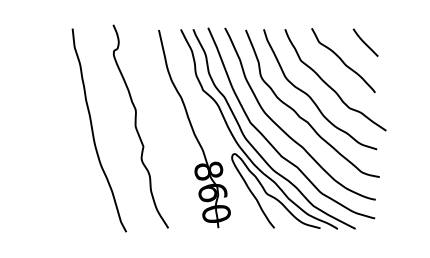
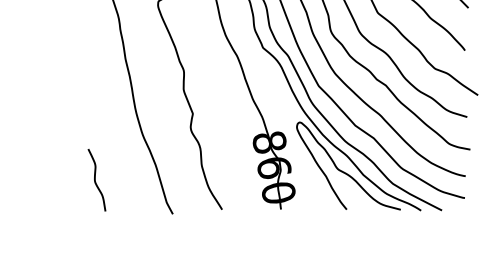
curve: (60, 202) -> (95, 179), added

